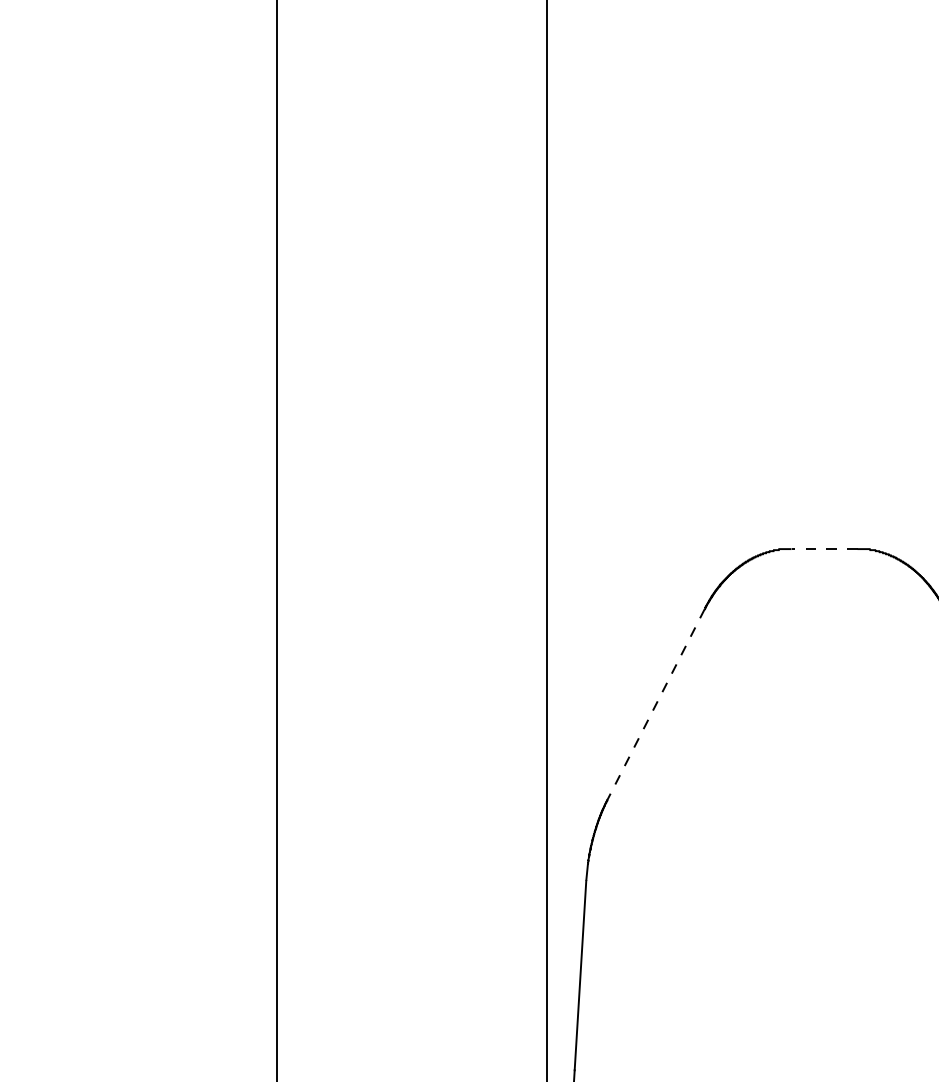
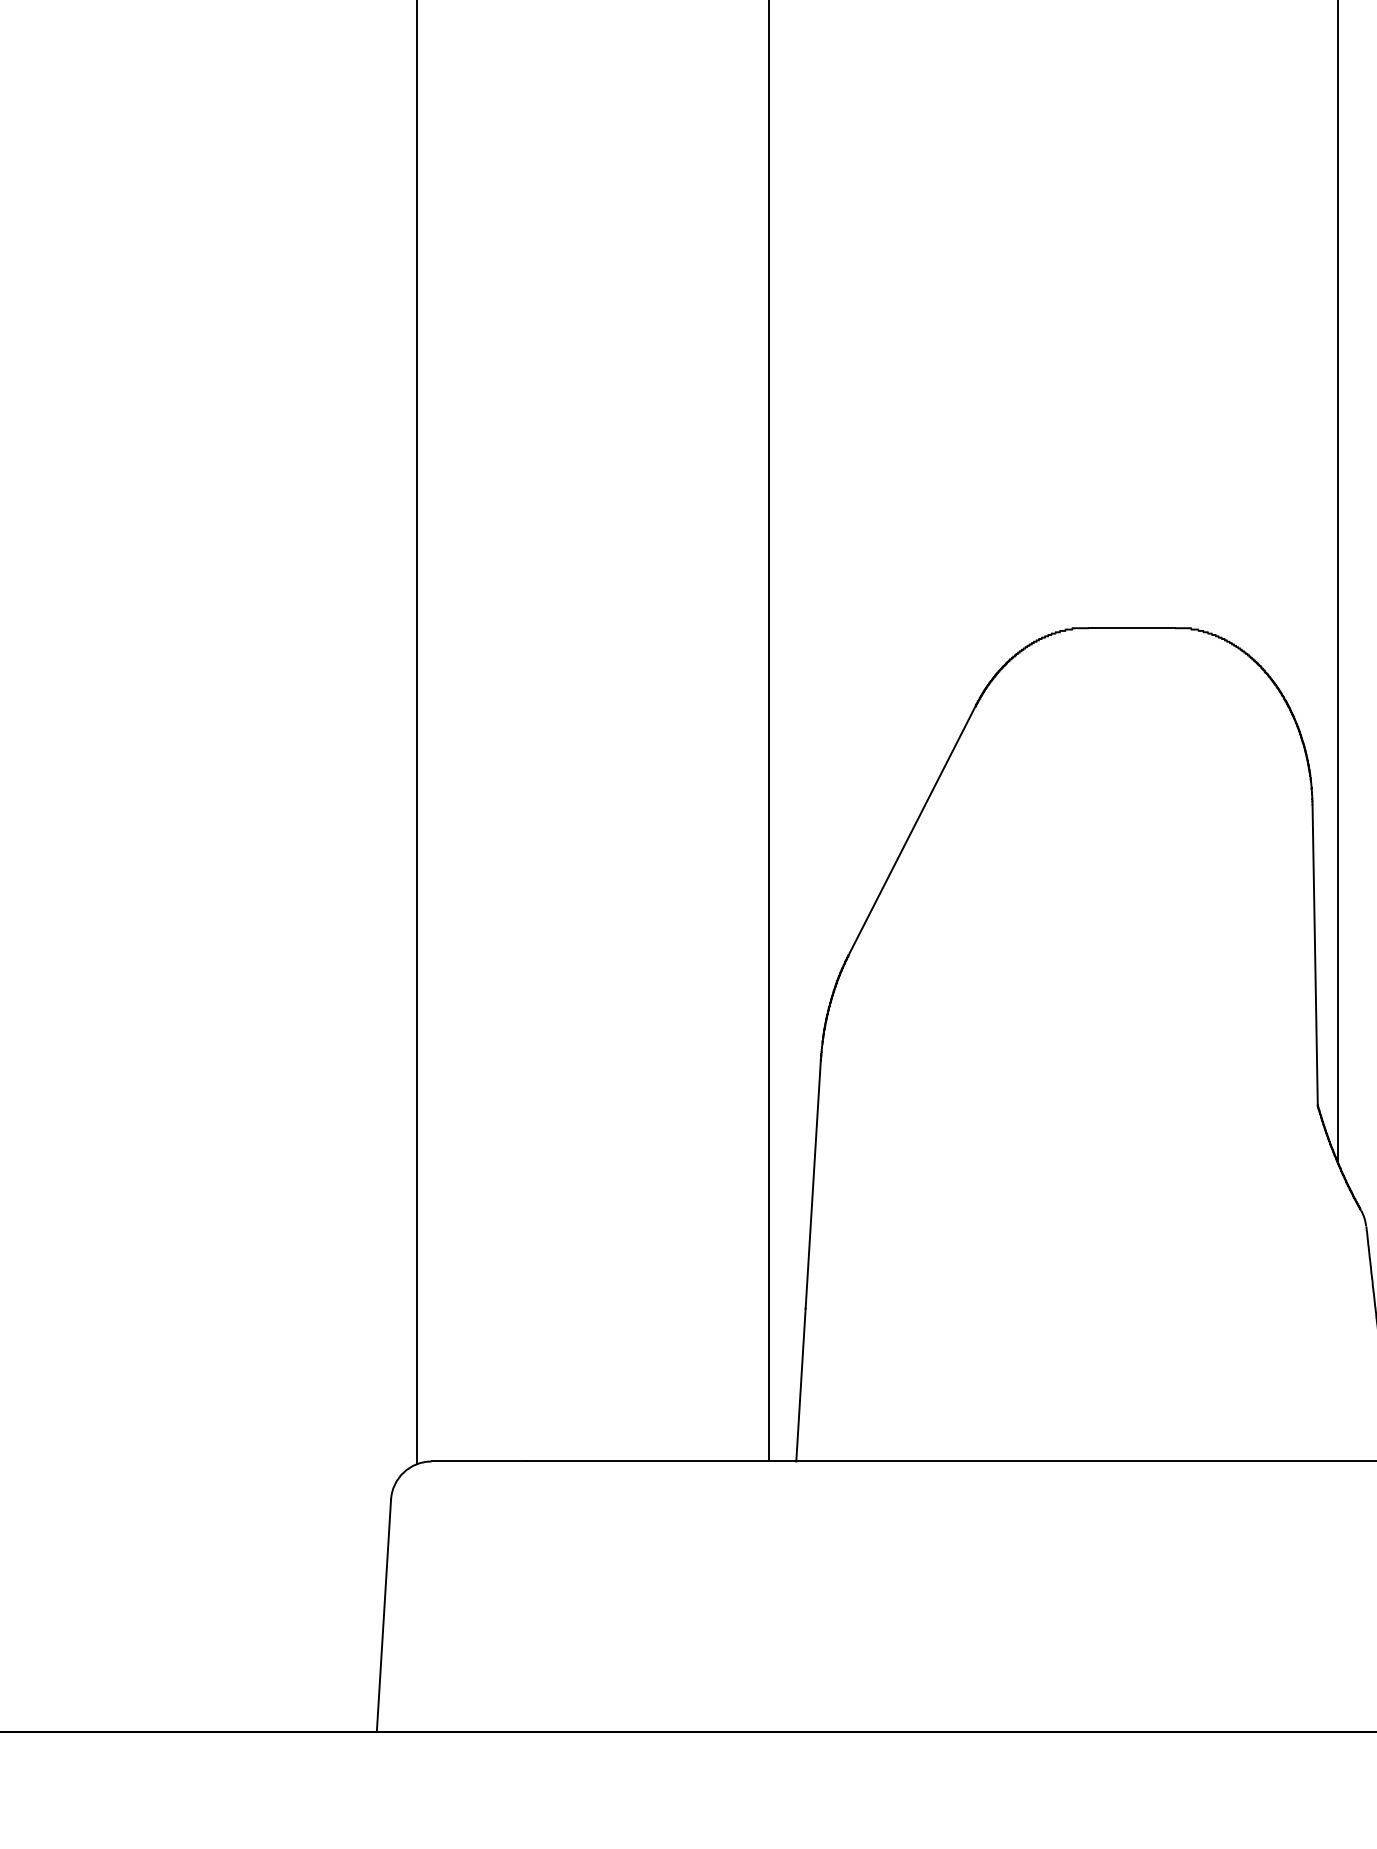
line: (824, 548) -> (1131, 627), dashed -> solid
line: (655, 704) -> (911, 831), dashed -> solid

